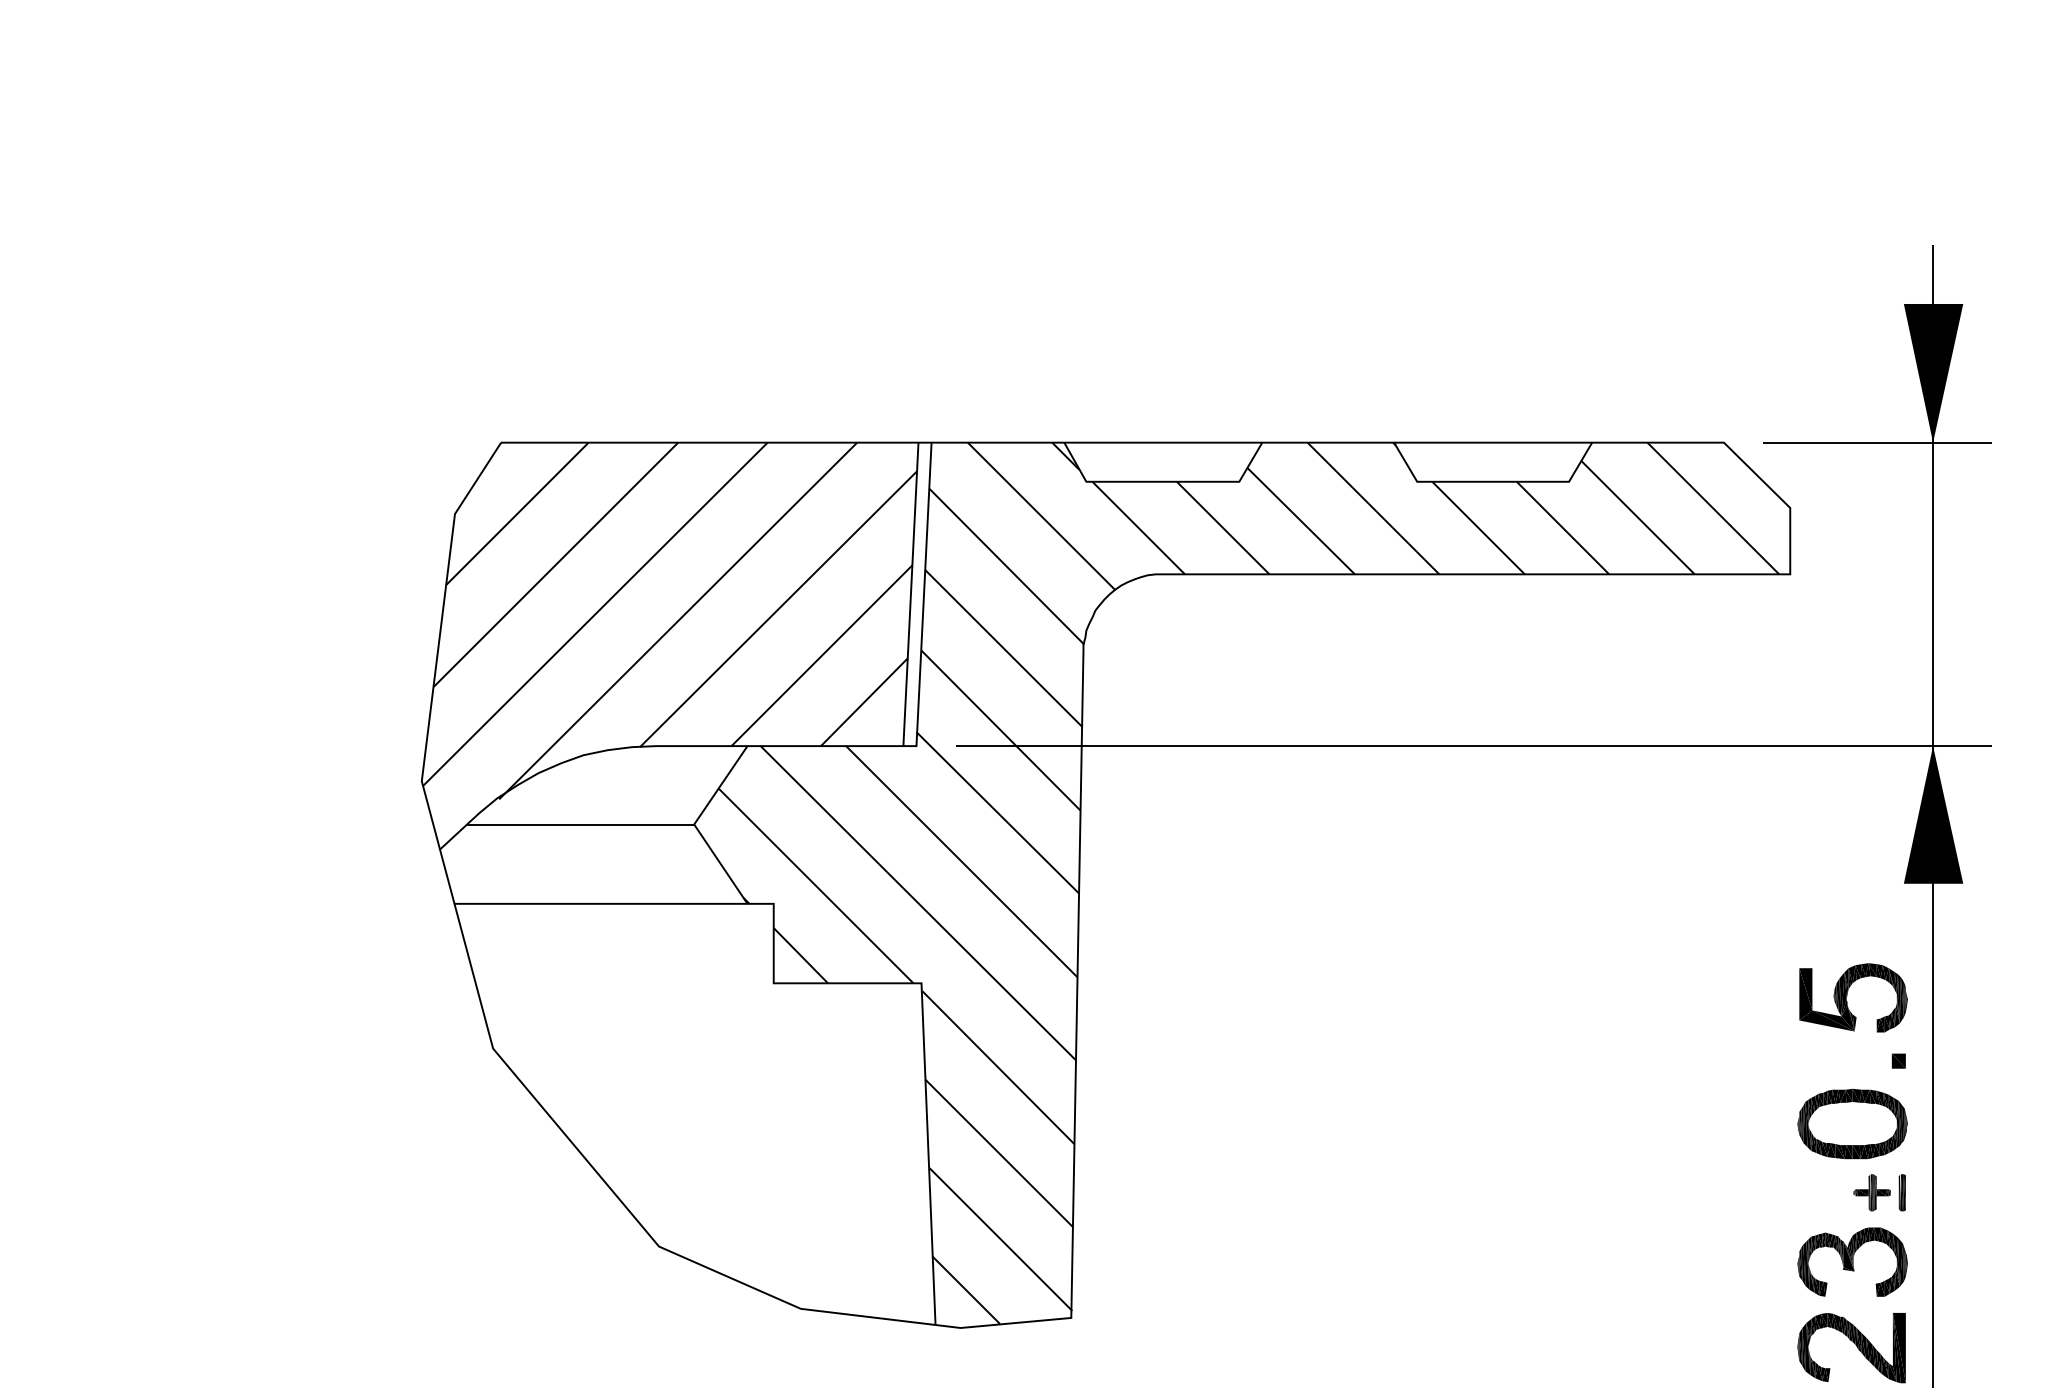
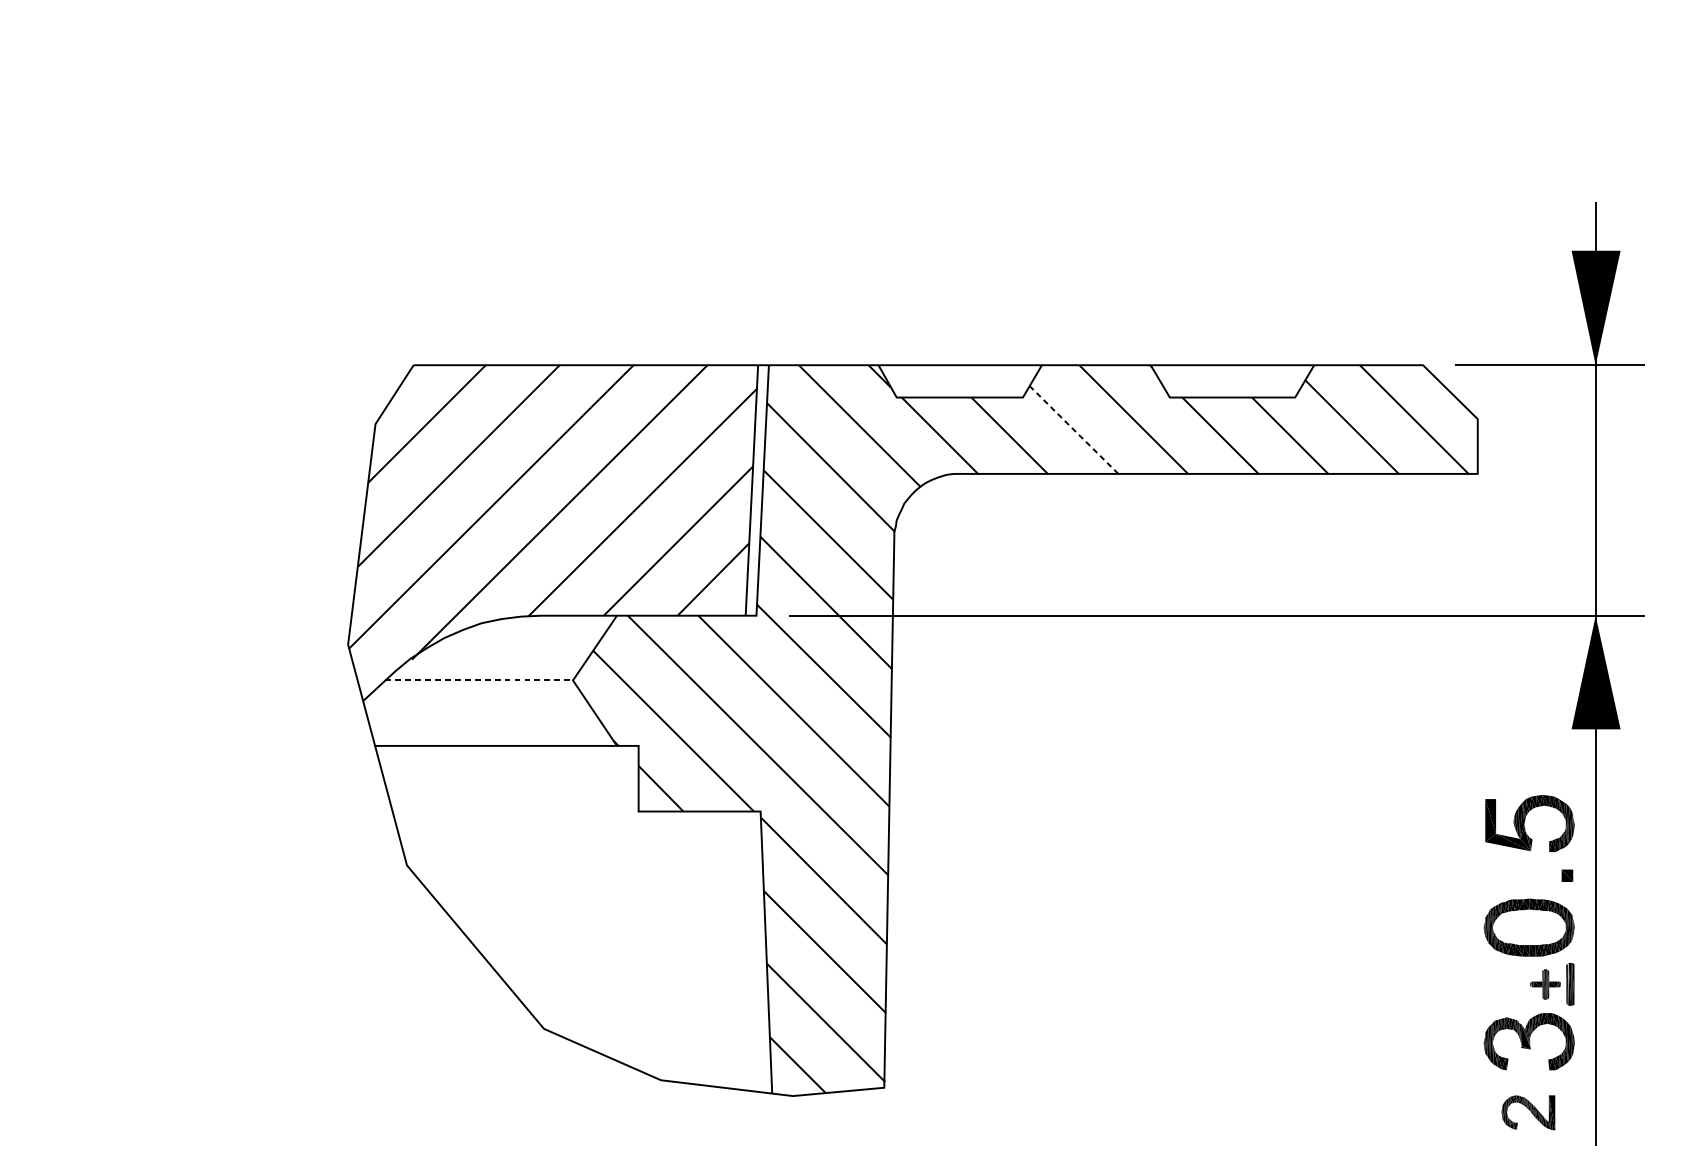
line: (1301, 521) -> (1074, 430), solid -> dashed
line: (580, 824) -> (479, 680), solid -> dashed
part: (1901, 1192) -> (1569, 984), size x1.4
part: (1851, 1348) -> (1528, 1112), size x0.6

